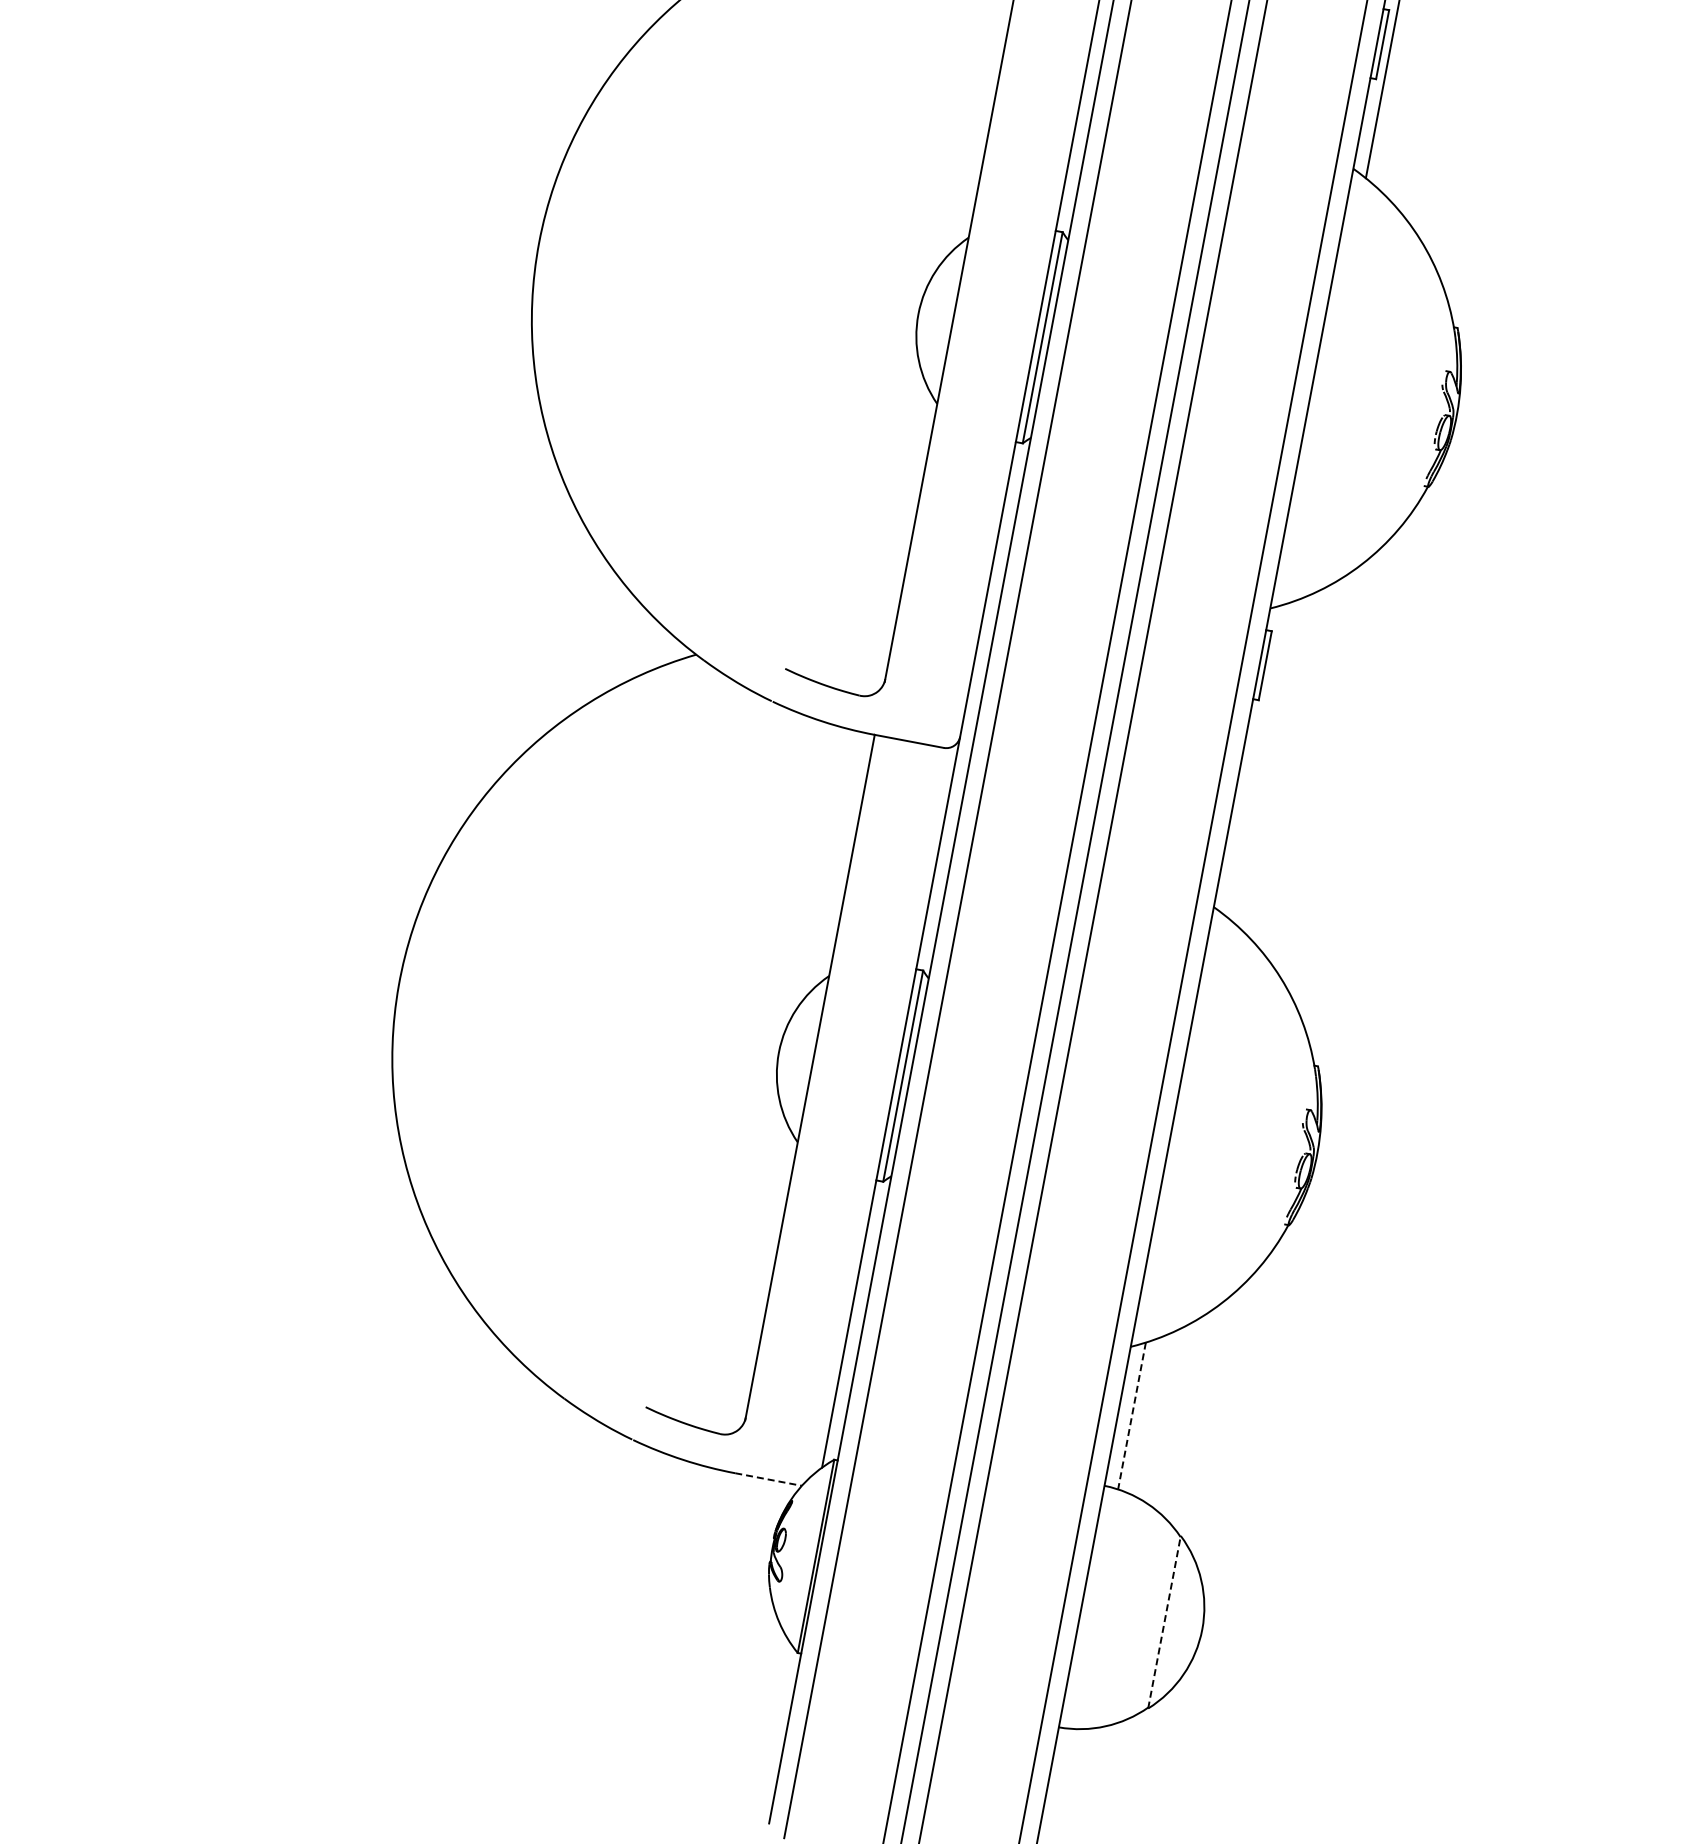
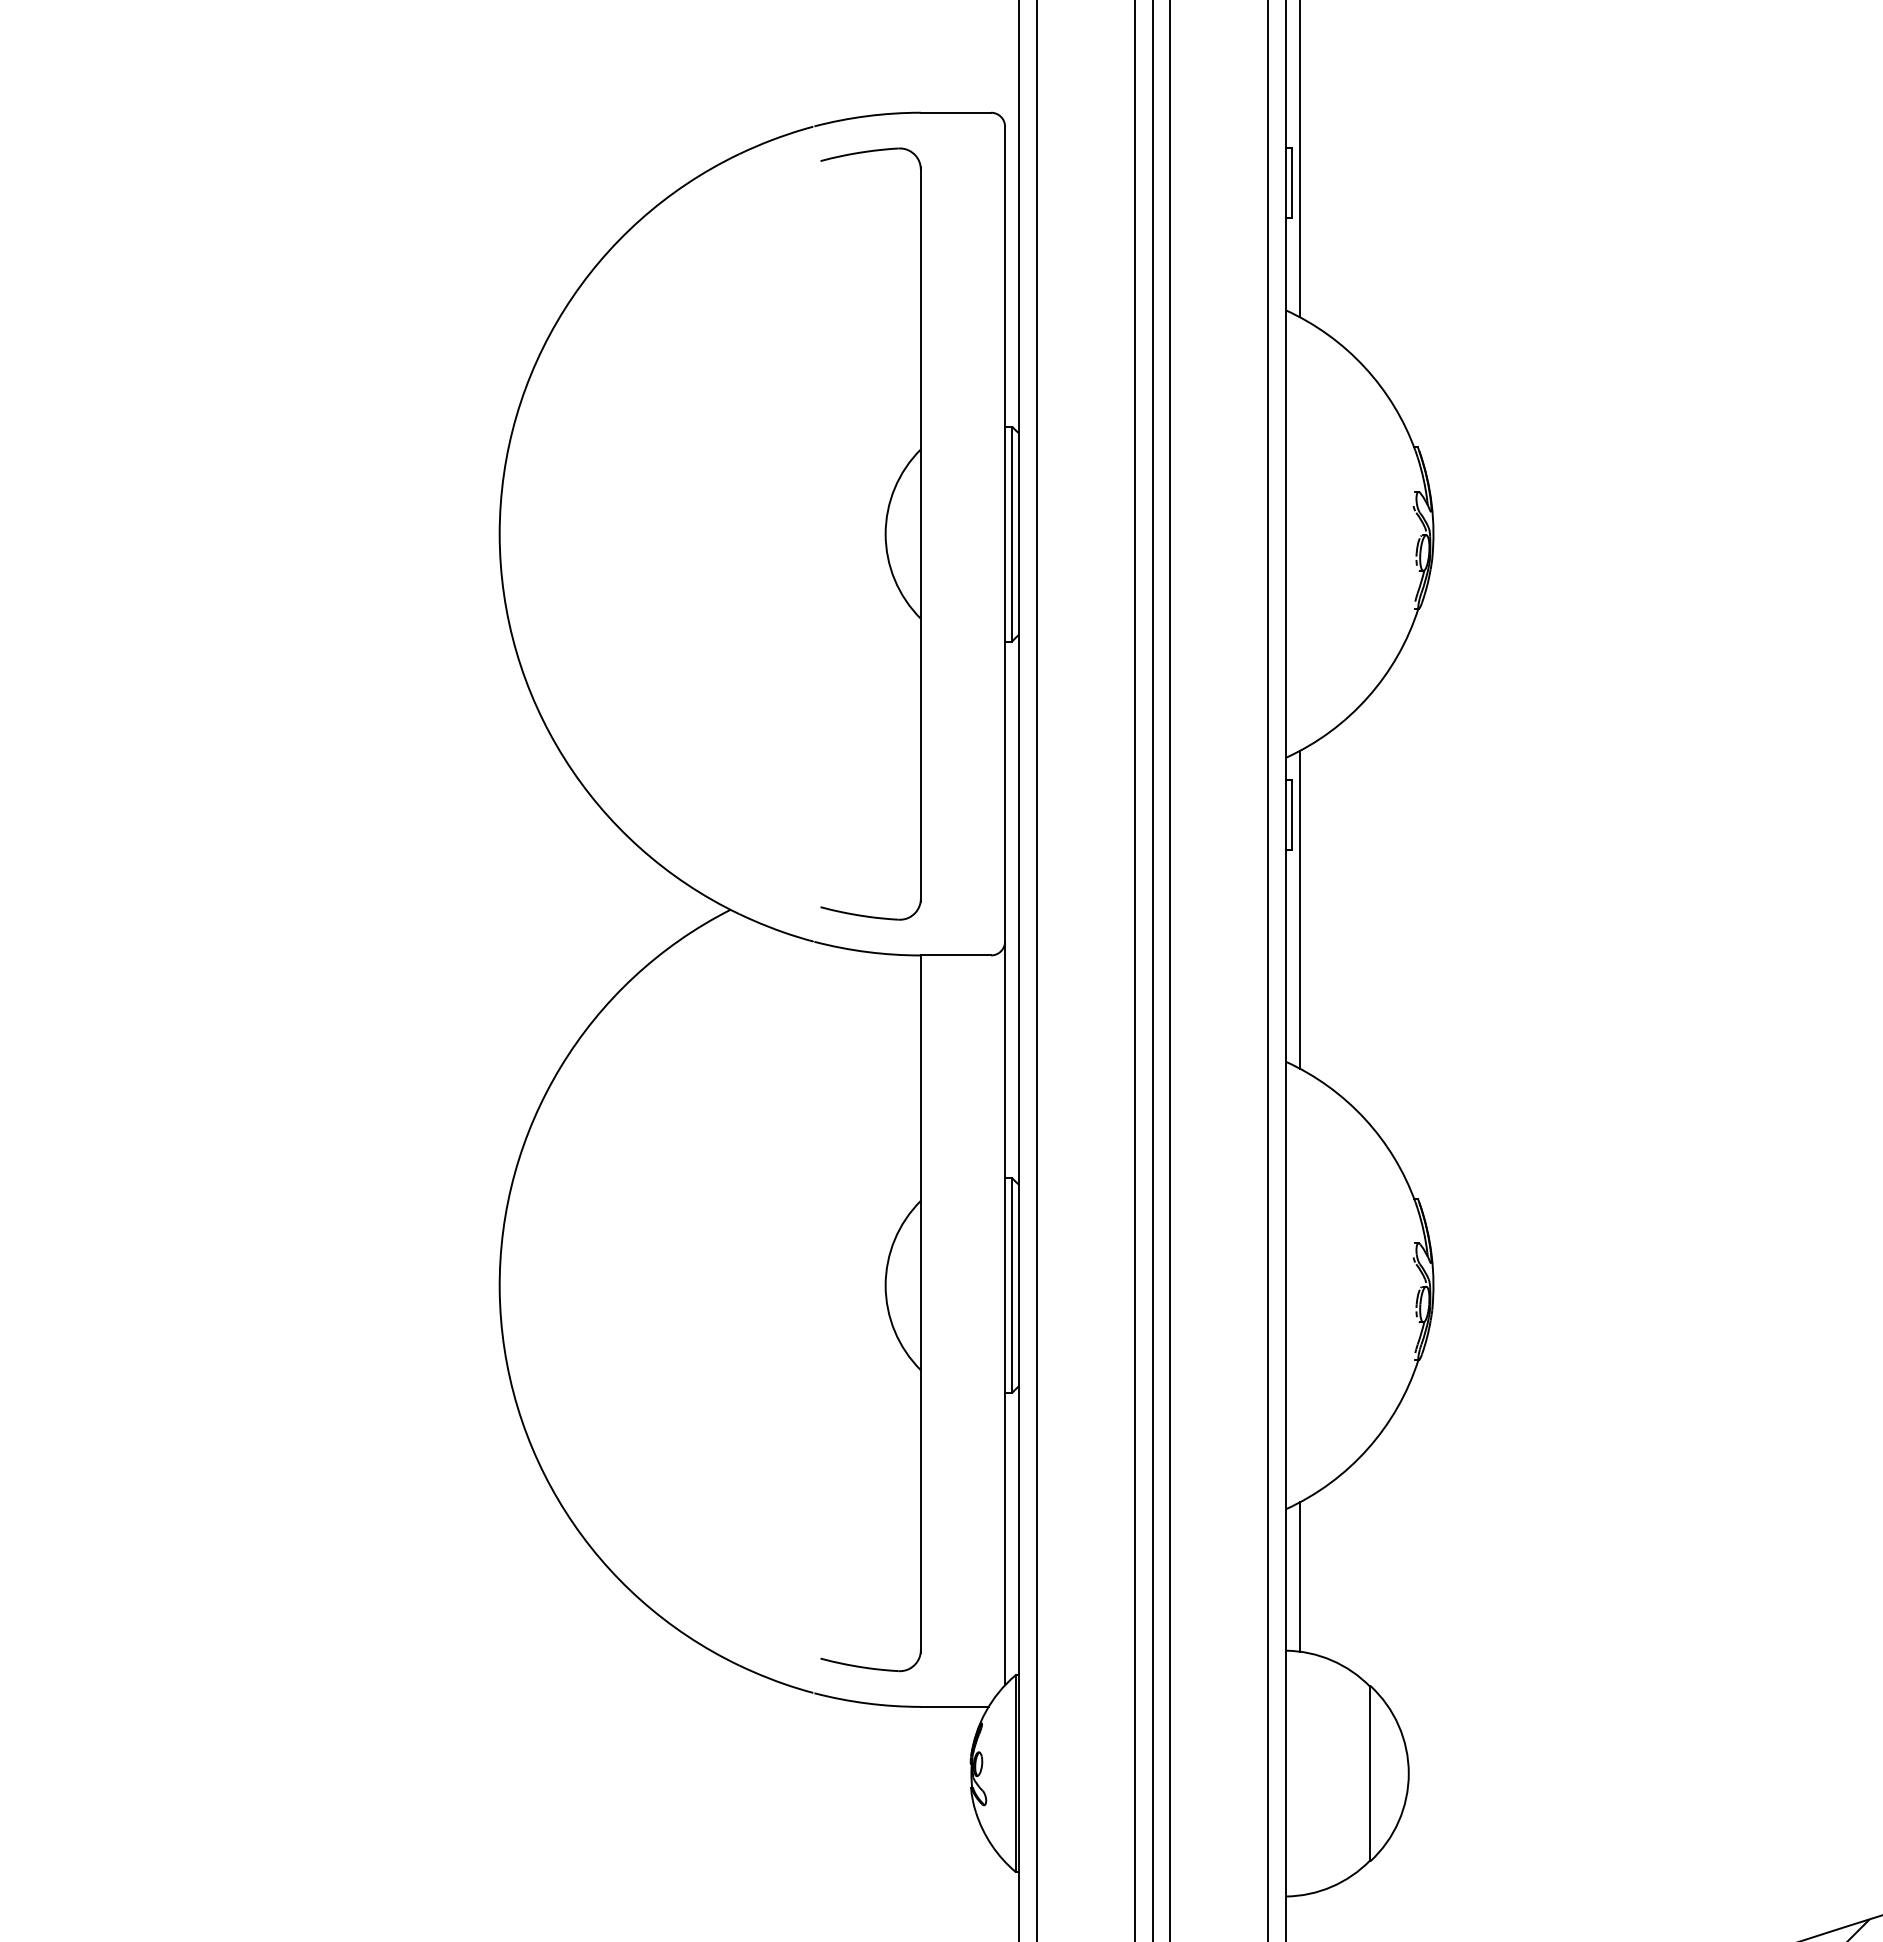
line: (1256, 760) -> (1300, 909), added
line: (1132, 1416) -> (1300, 1577), dashed -> solid
line: (768, 1479) -> (954, 1706), dashed -> solid
line: (1164, 1622) -> (1370, 1773), dashed -> solid

